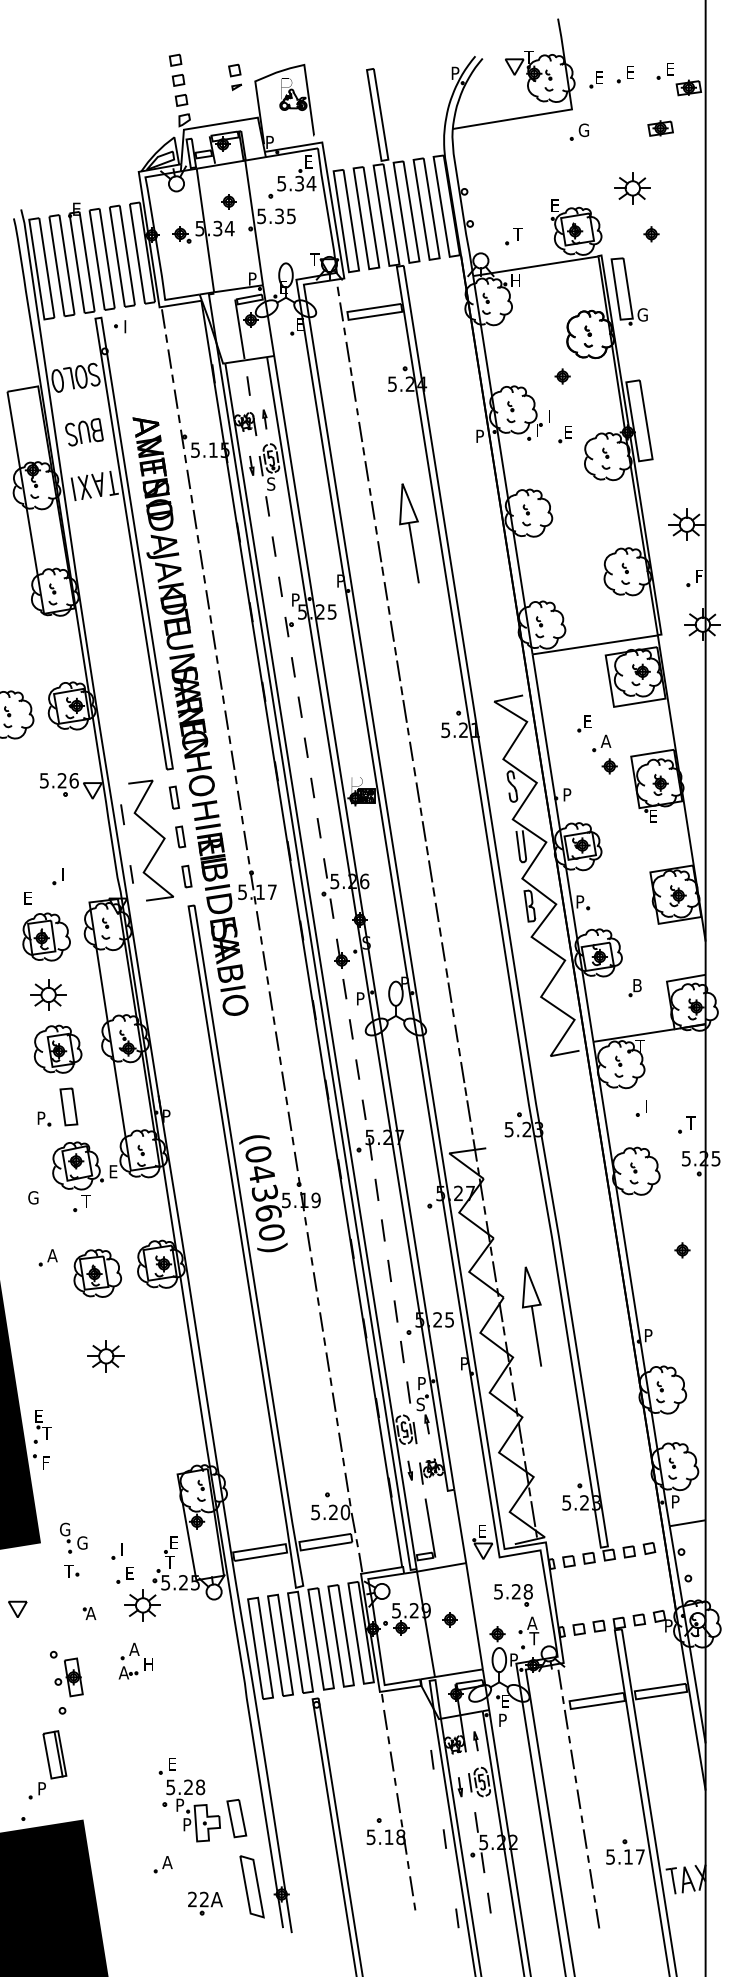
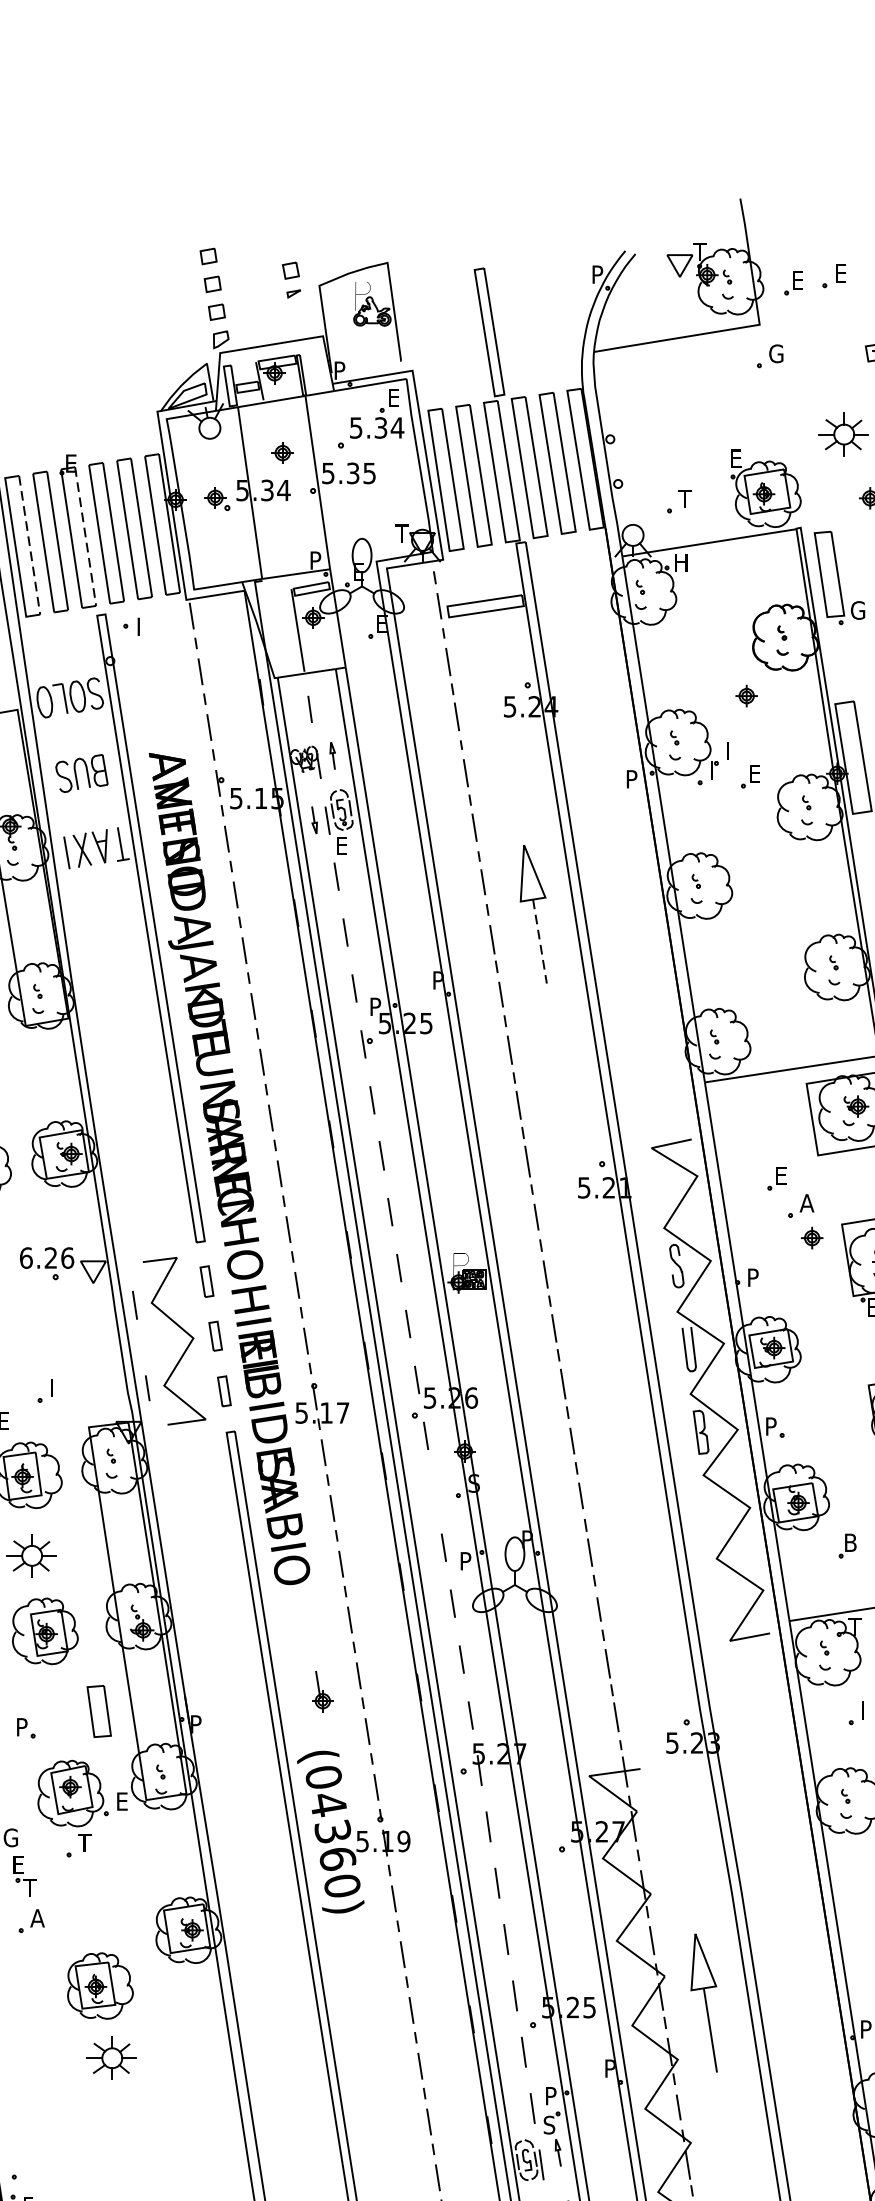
line: (87, 262) -> (86, 537), solid -> dashed
line: (46, 268) -> (29, 545), solid -> dashed
text: (271, 483) -> (341, 844), S -> E
line: (413, 553) -> (539, 942), solid -> dashed
text: (44, 780) -> (26, 1257), 5.26 -> 6.26
part: (341, 953) -> (322, 1691), moved
part: (68, 1106) -> (98, 1710), moved
part: (97, 1273) -> (100, 1986), moved
part: (43, 1424) -> (24, 1876), moved

